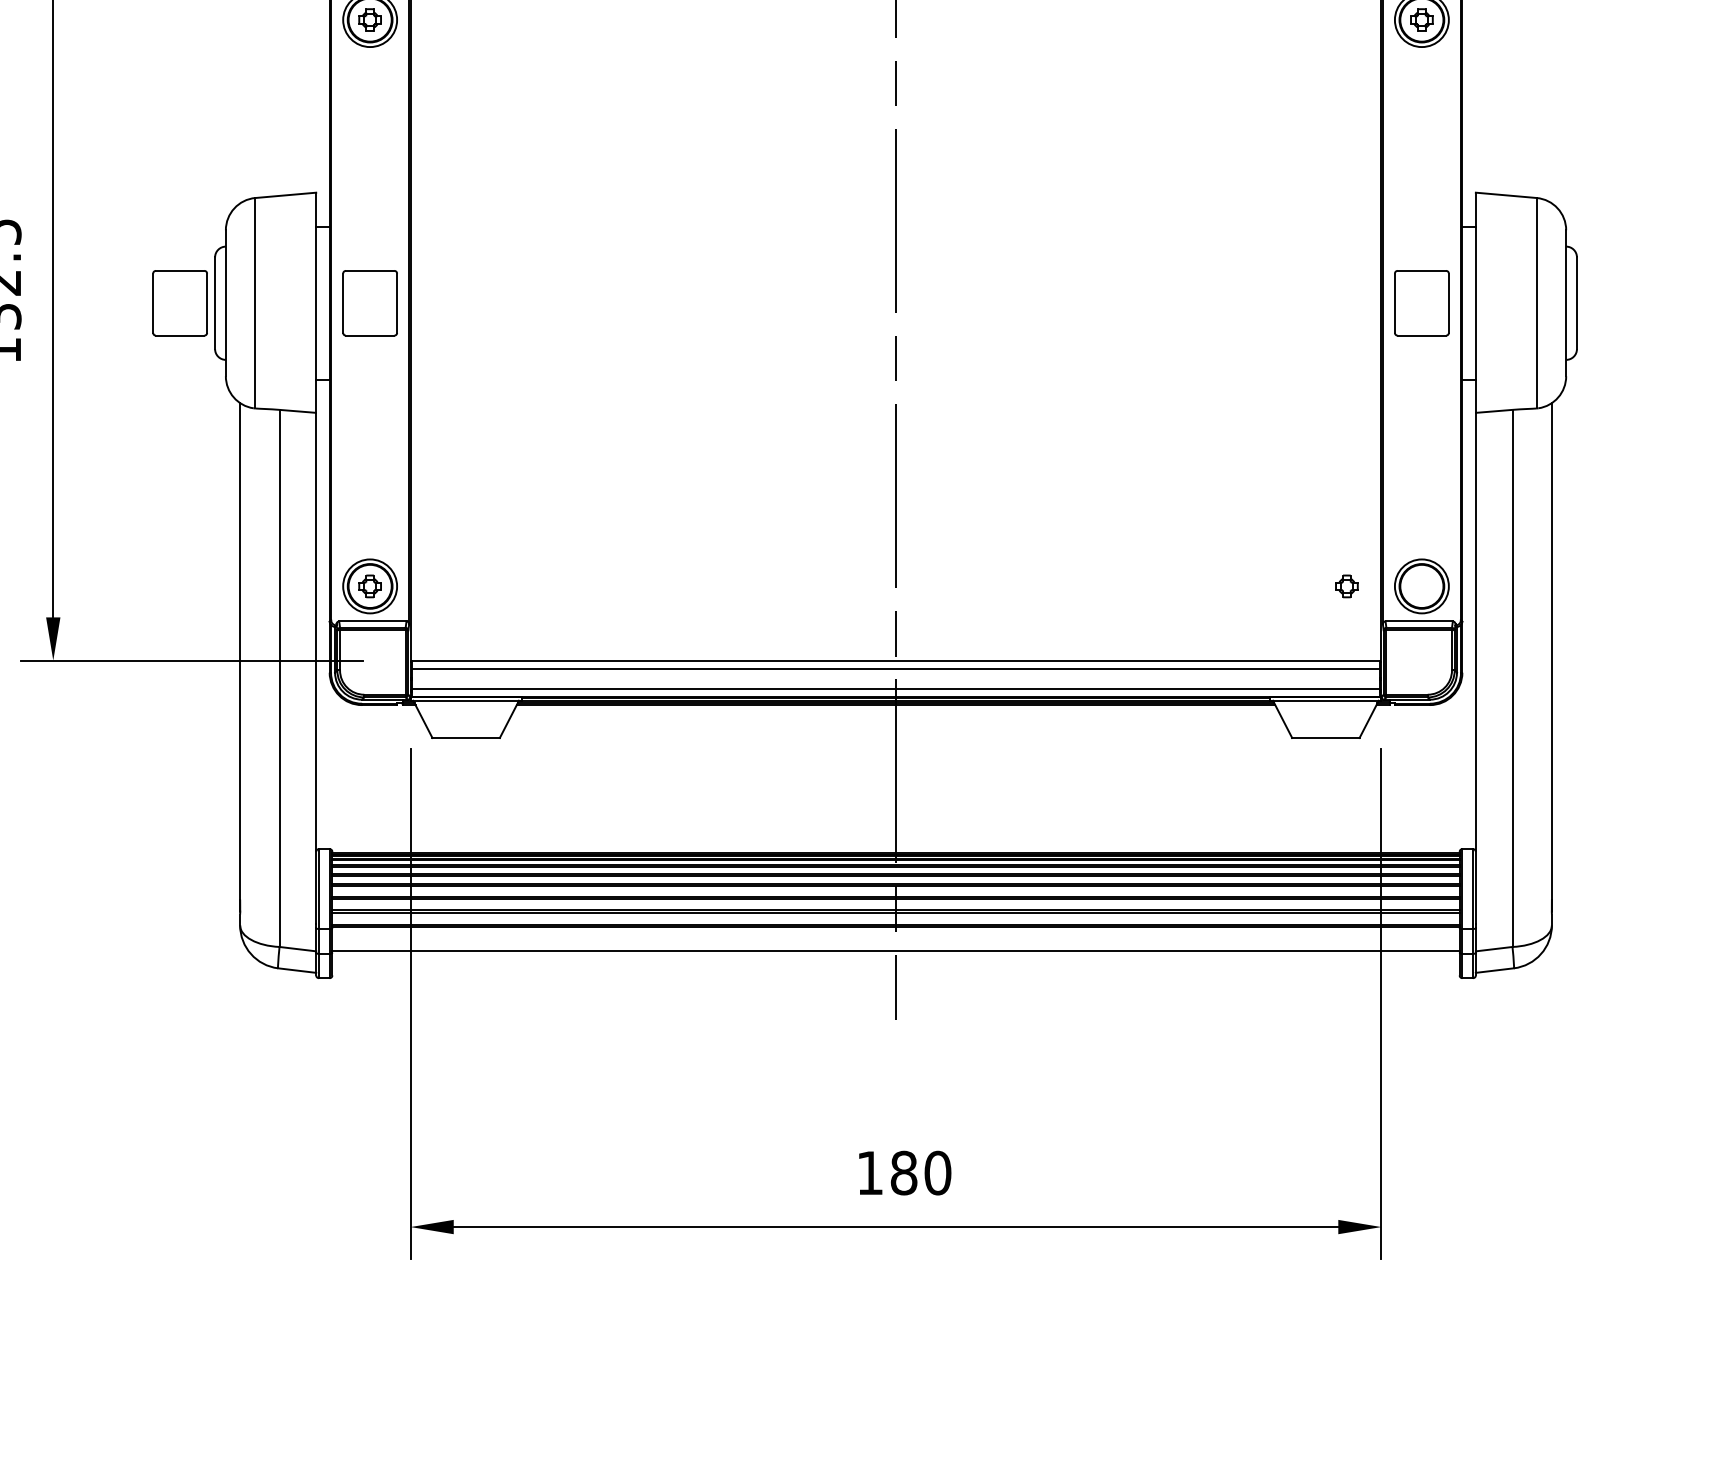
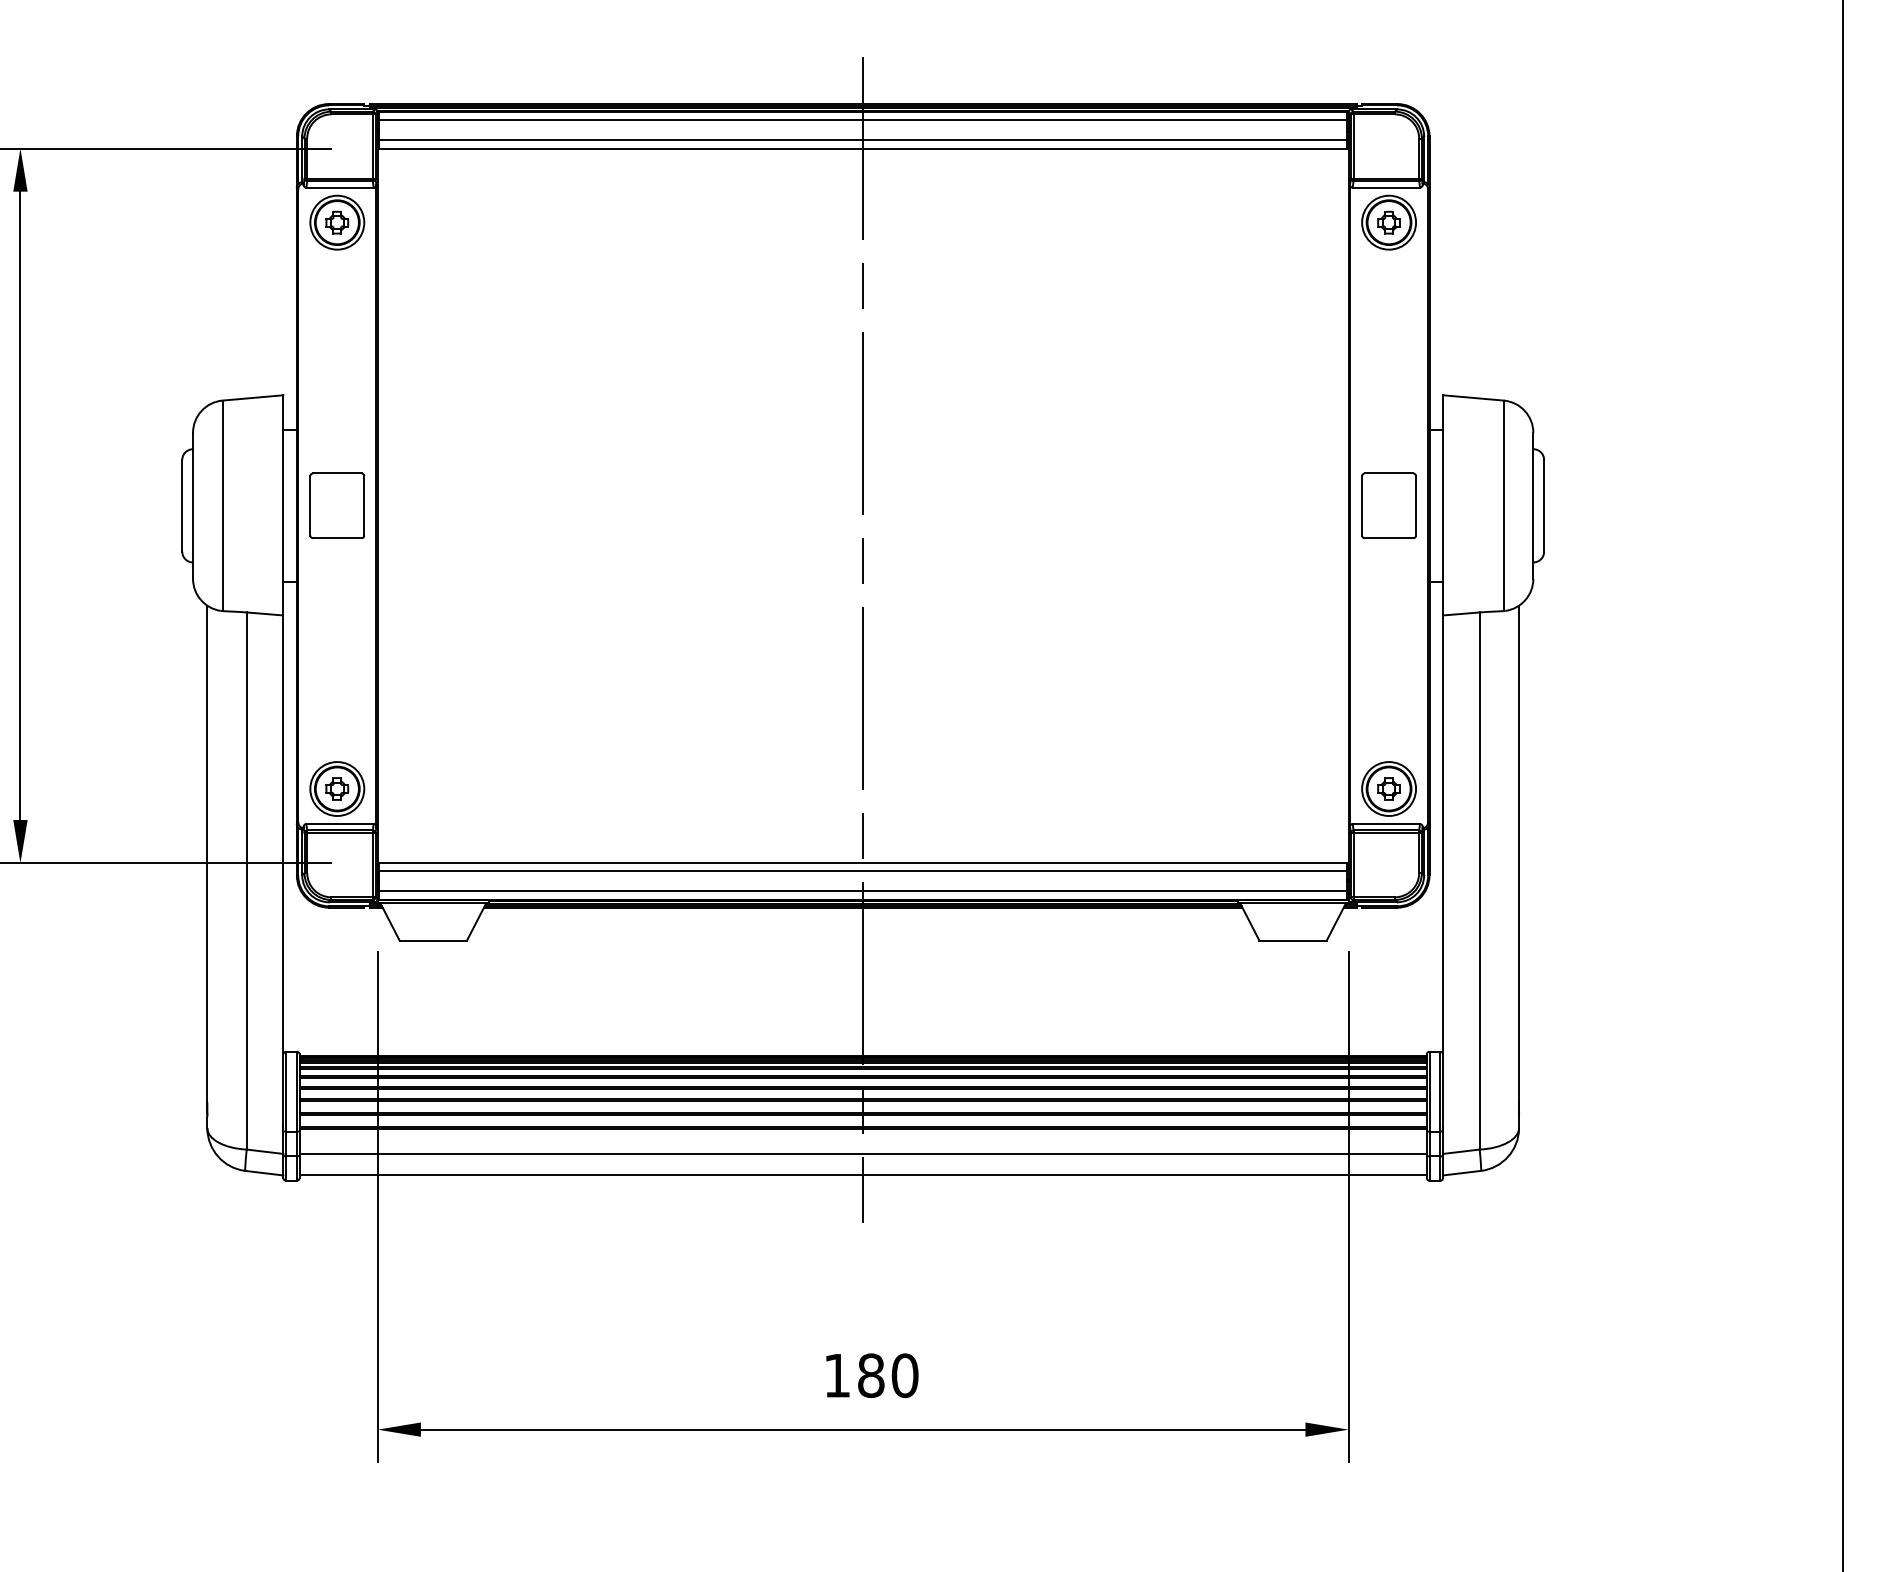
part: (180, 302) -> (147, 505), removed
part: (1346, 585) -> (1388, 788), moved
line: (895, 972) -> (862, 1175), added

